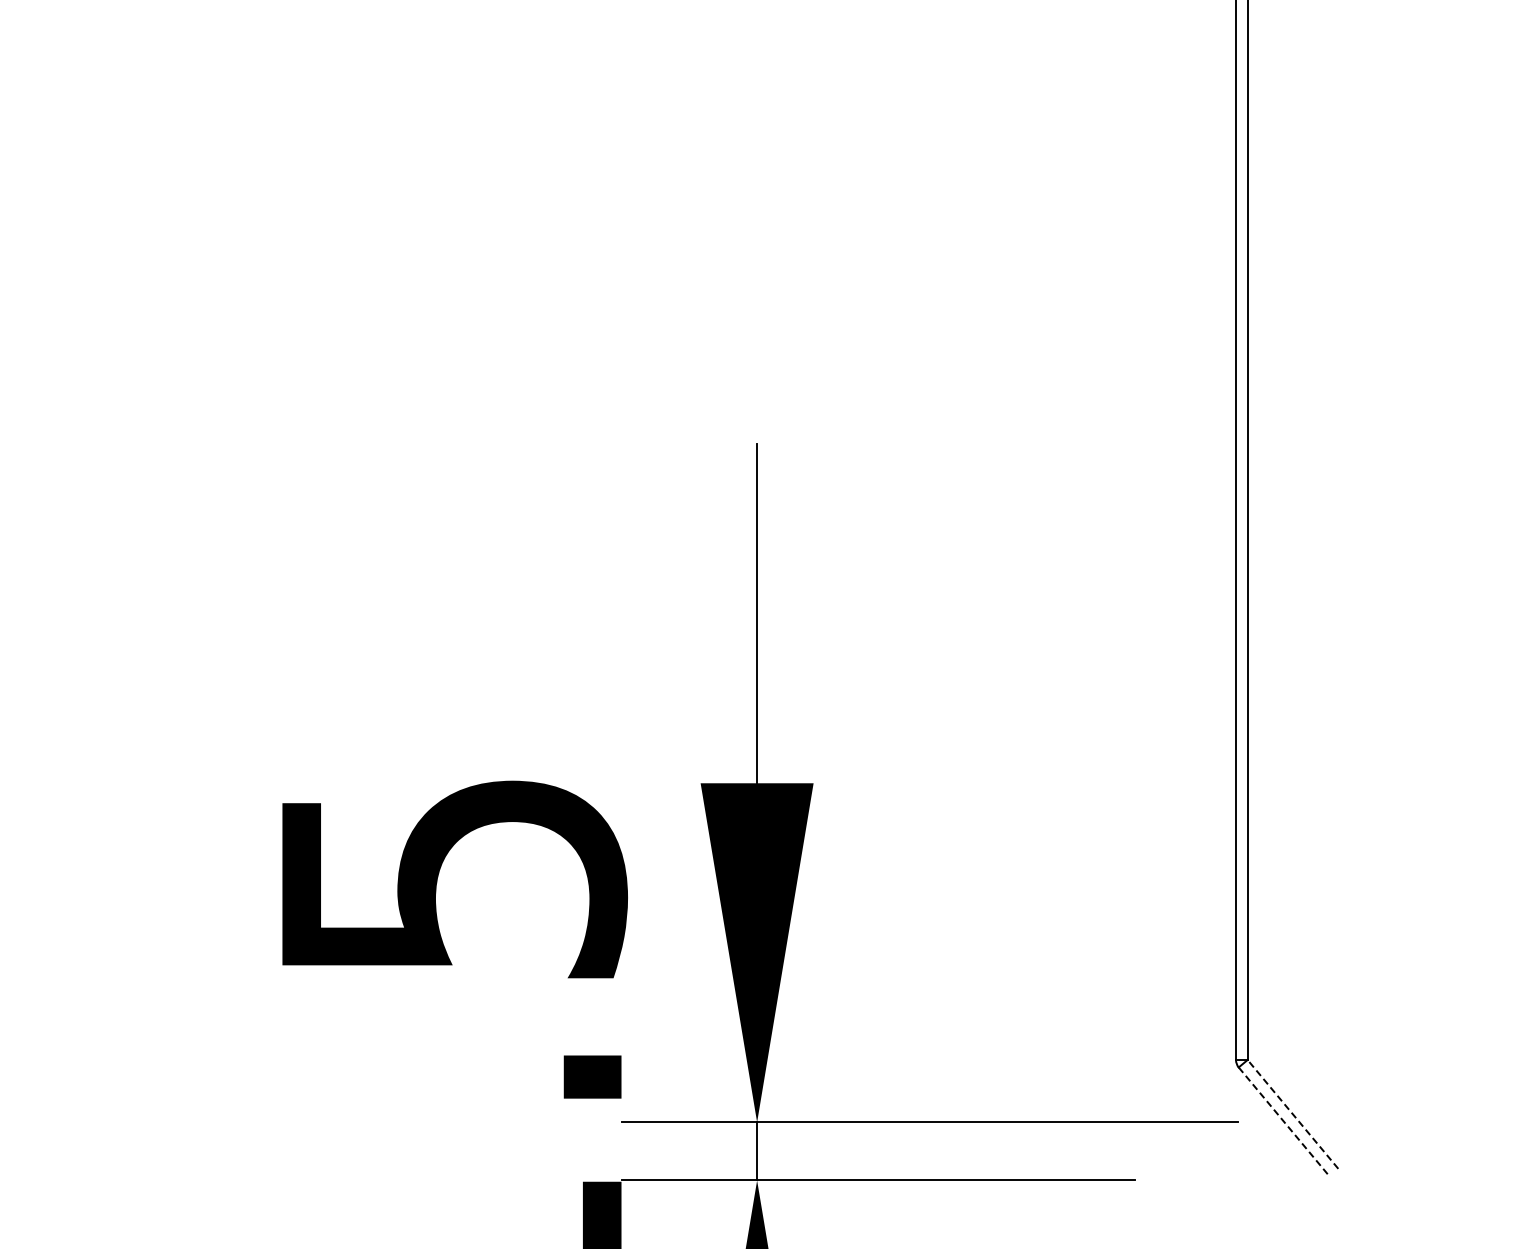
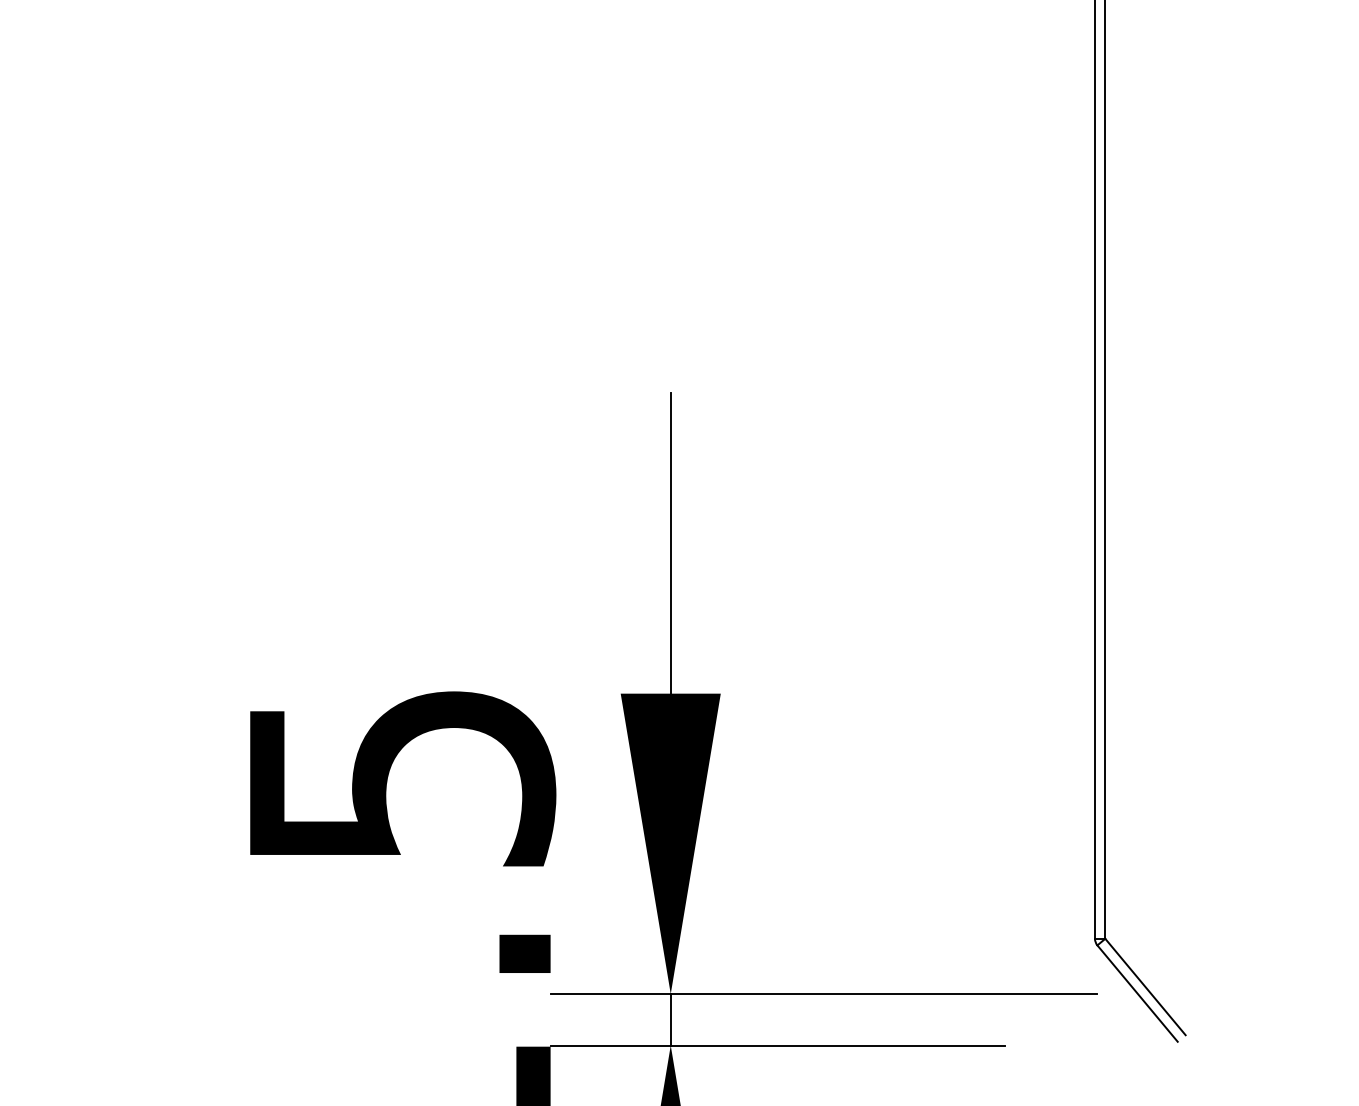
line: (1293, 1114) -> (1145, 987), dashed -> solid
line: (1284, 1121) -> (1137, 993), dashed -> solid

